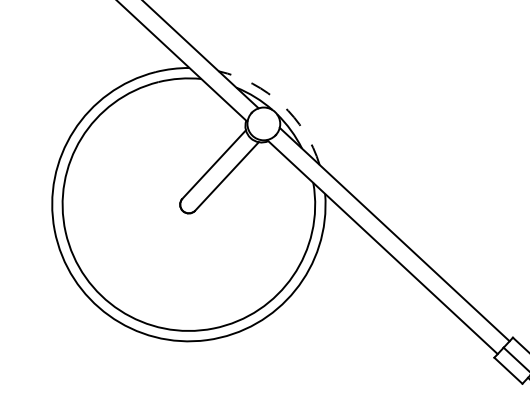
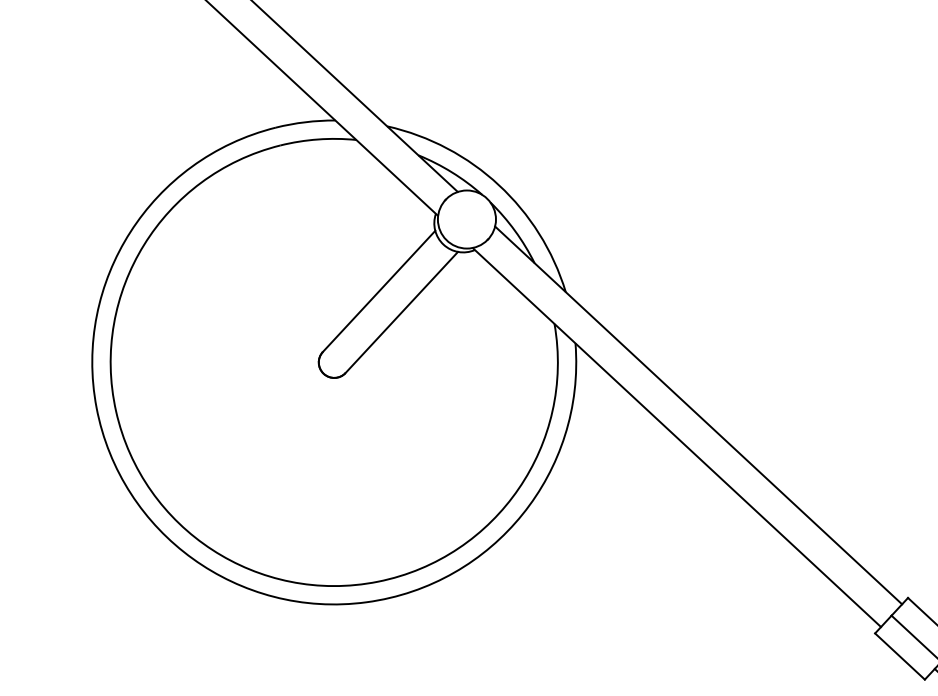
arc: (281, 104) -> (498, 185), dashed -> solid

